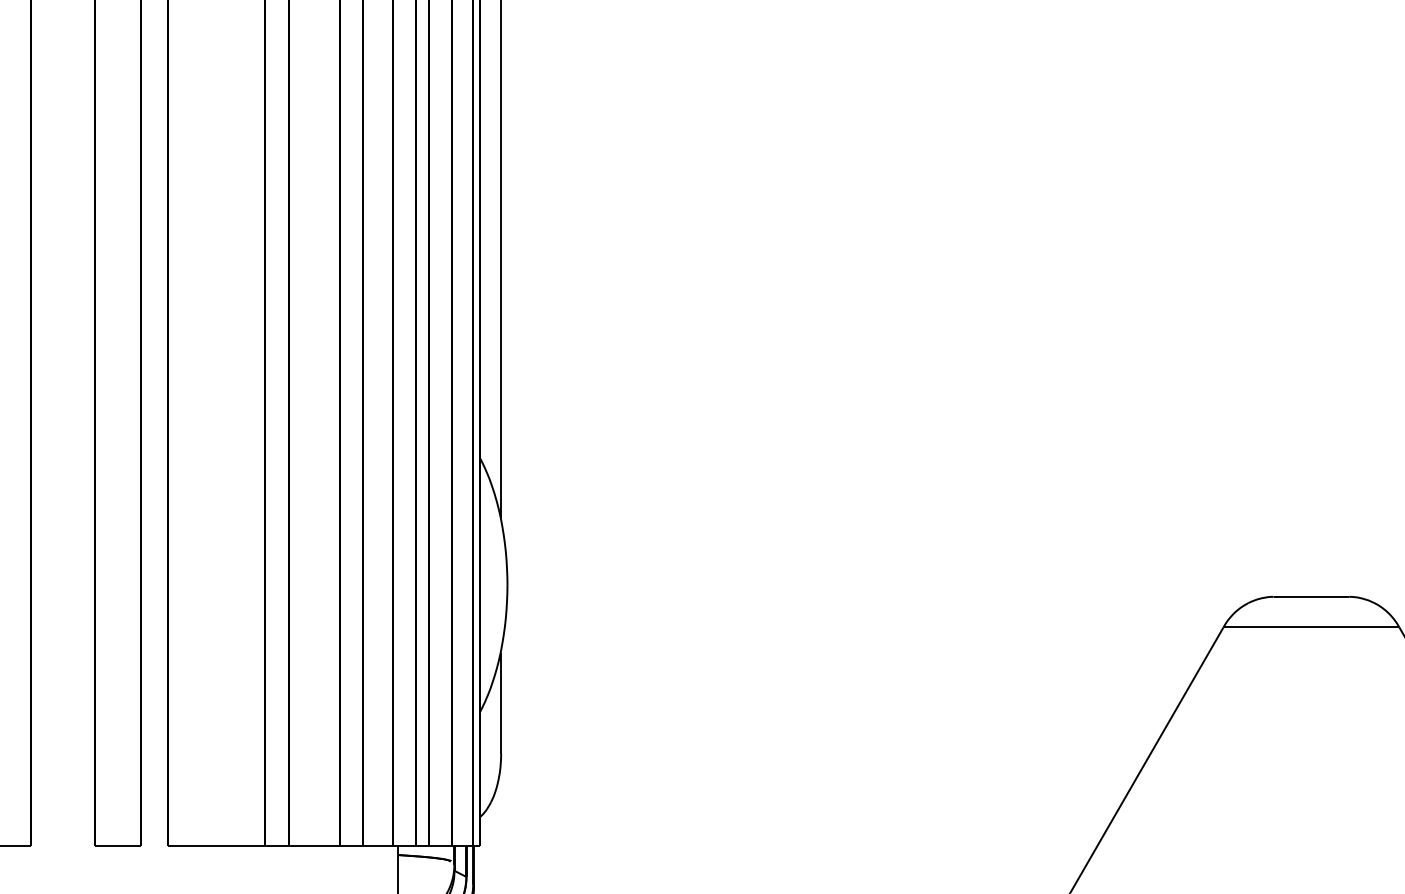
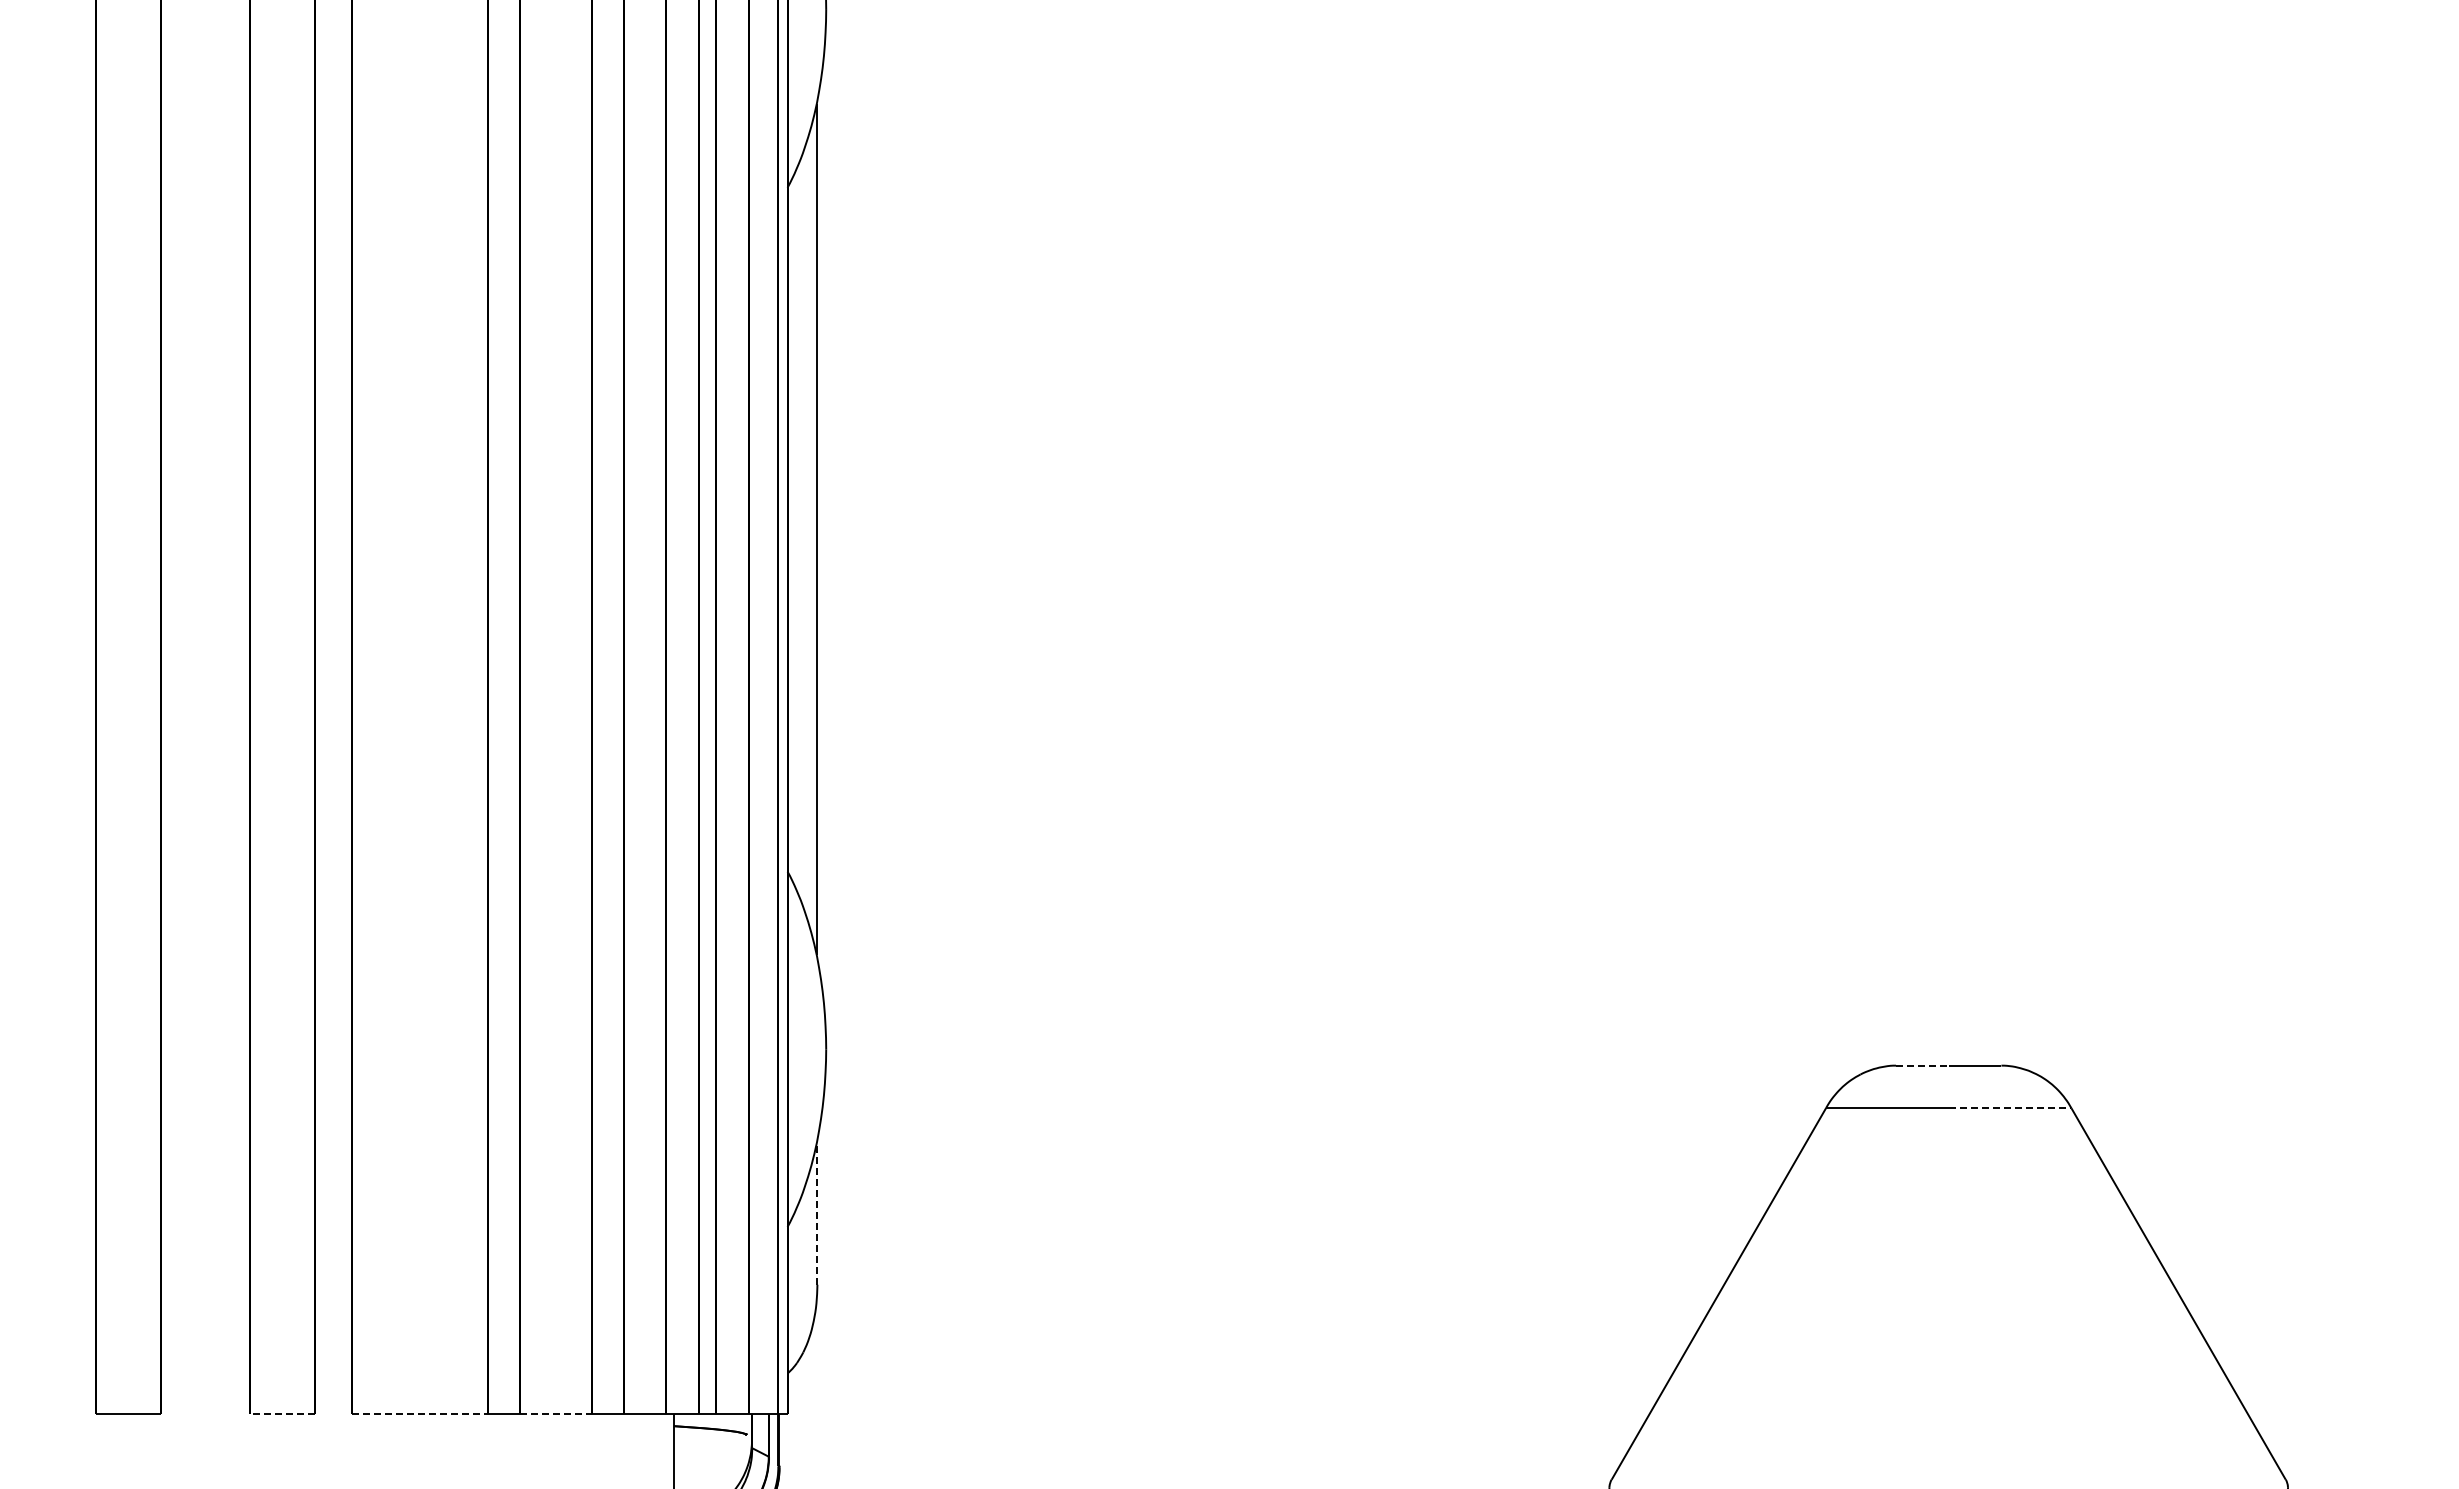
line: (1292, 596) -> (1922, 1065), solid -> dashed
line: (1355, 627) -> (2010, 1108), solid -> dashed
line: (500, 703) -> (816, 1214), solid -> dashed
line: (118, 845) -> (282, 1413), solid -> dashed
line: (216, 845) -> (420, 1413), solid -> dashed
line: (314, 845) -> (556, 1413), solid -> dashed

